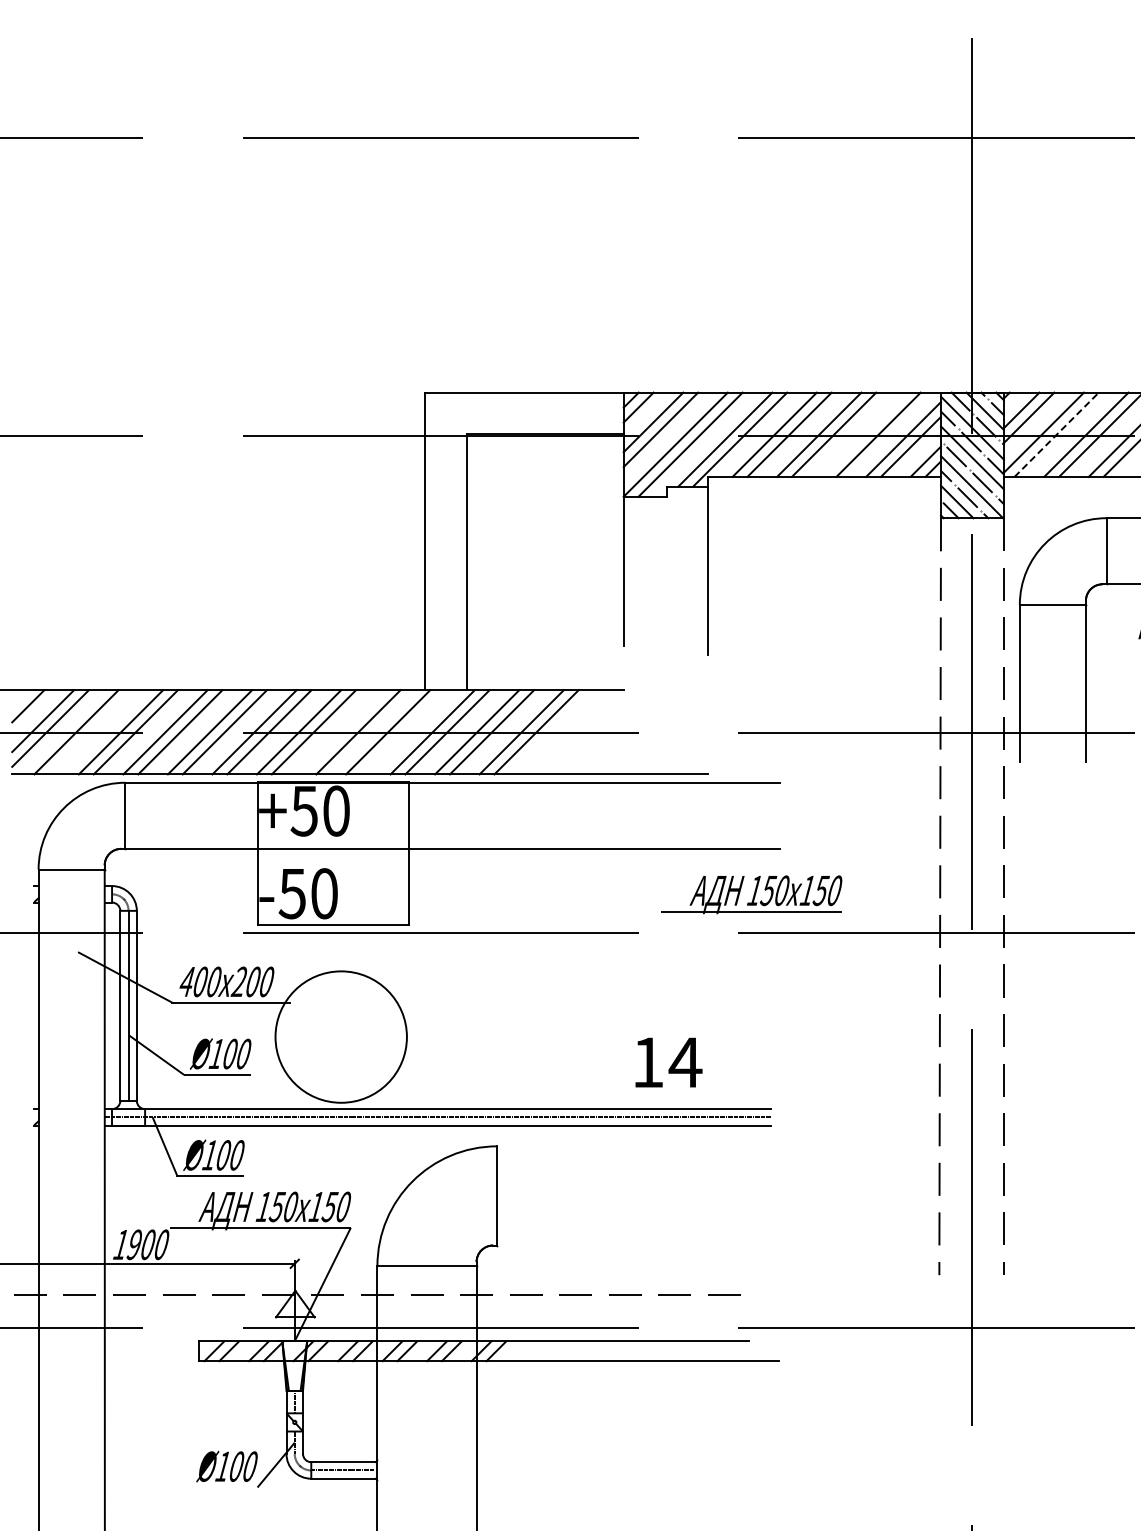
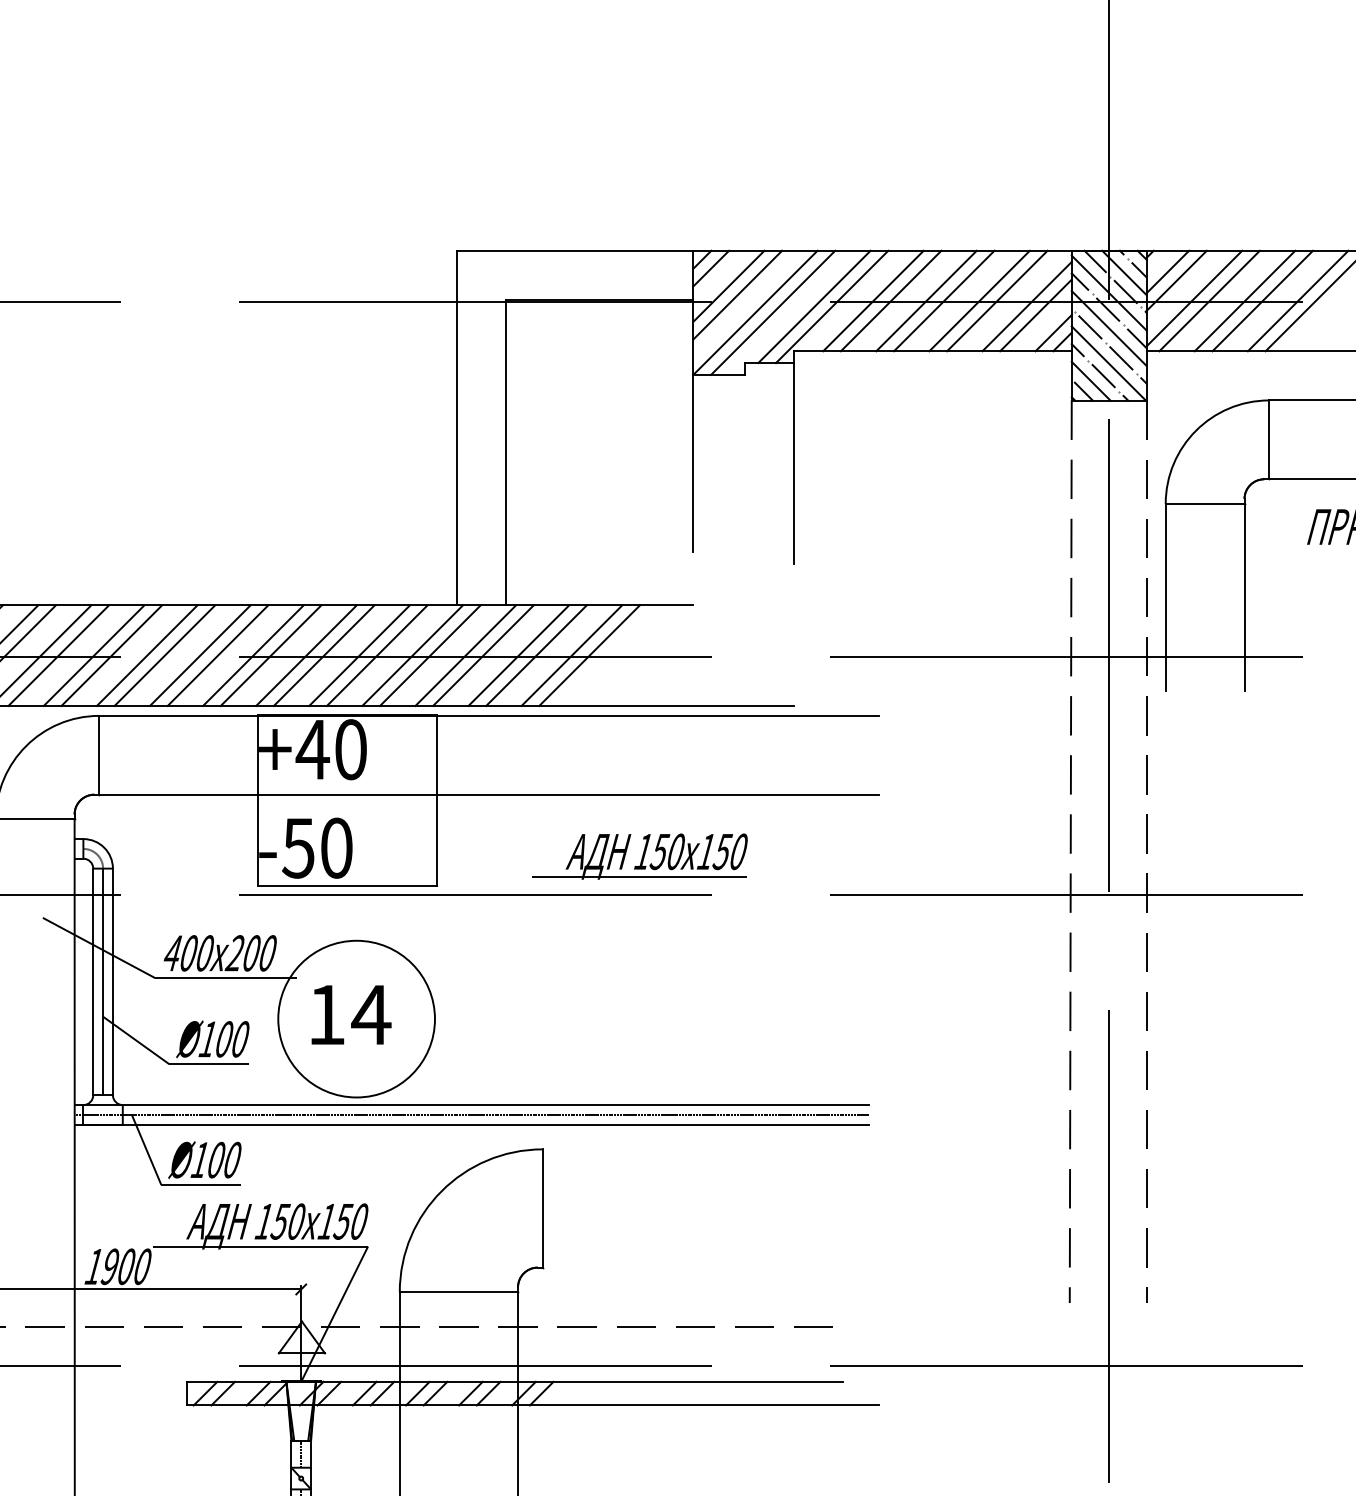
line: (863, 434) -> (979, 300), added
line: (1056, 434) -> (1209, 300), dashed -> solid
line: (91, 732) -> (58, 655), added
line: (343, 732) -> (359, 655), added
line: (402, 732) -> (429, 655), added
text: (304, 811) -> (312, 750), +50 -> +40
part: (751, 894) -> (639, 856), moved
text: (668, 1062) -> (350, 1014), moved

